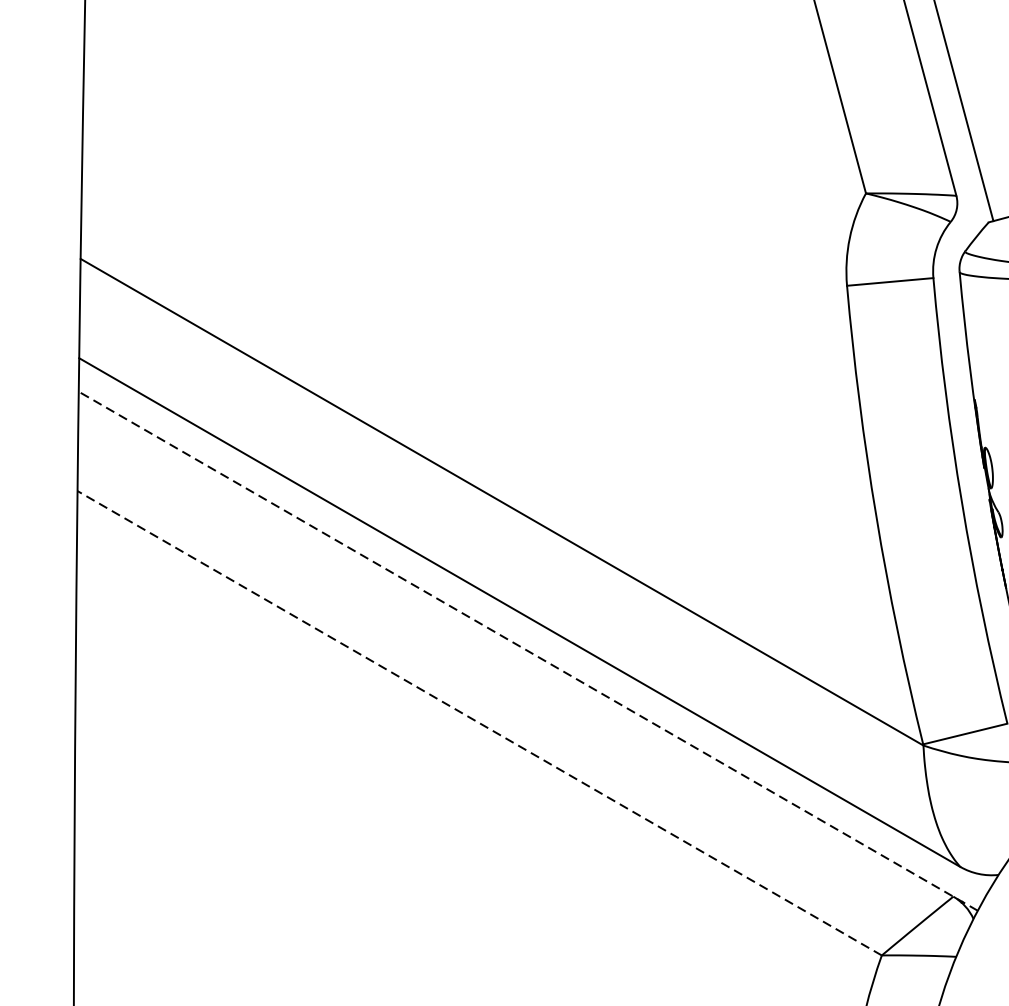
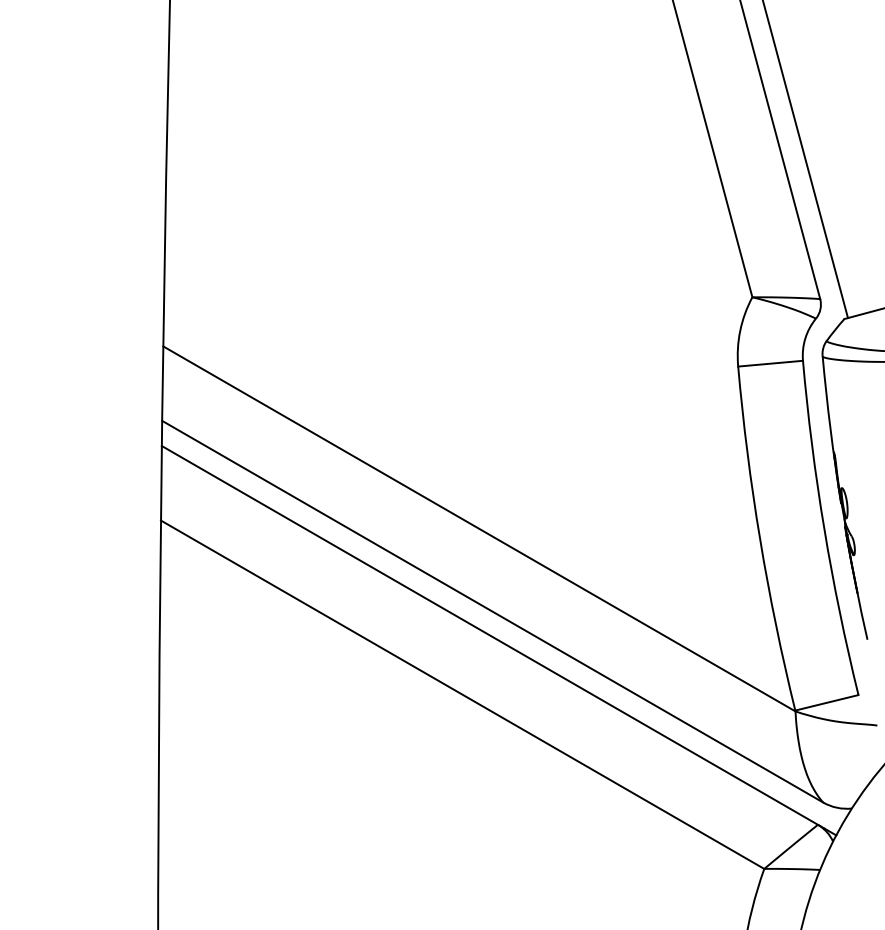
line: (527, 650) -> (498, 640), dashed -> solid
line: (479, 722) -> (462, 694), dashed -> solid

